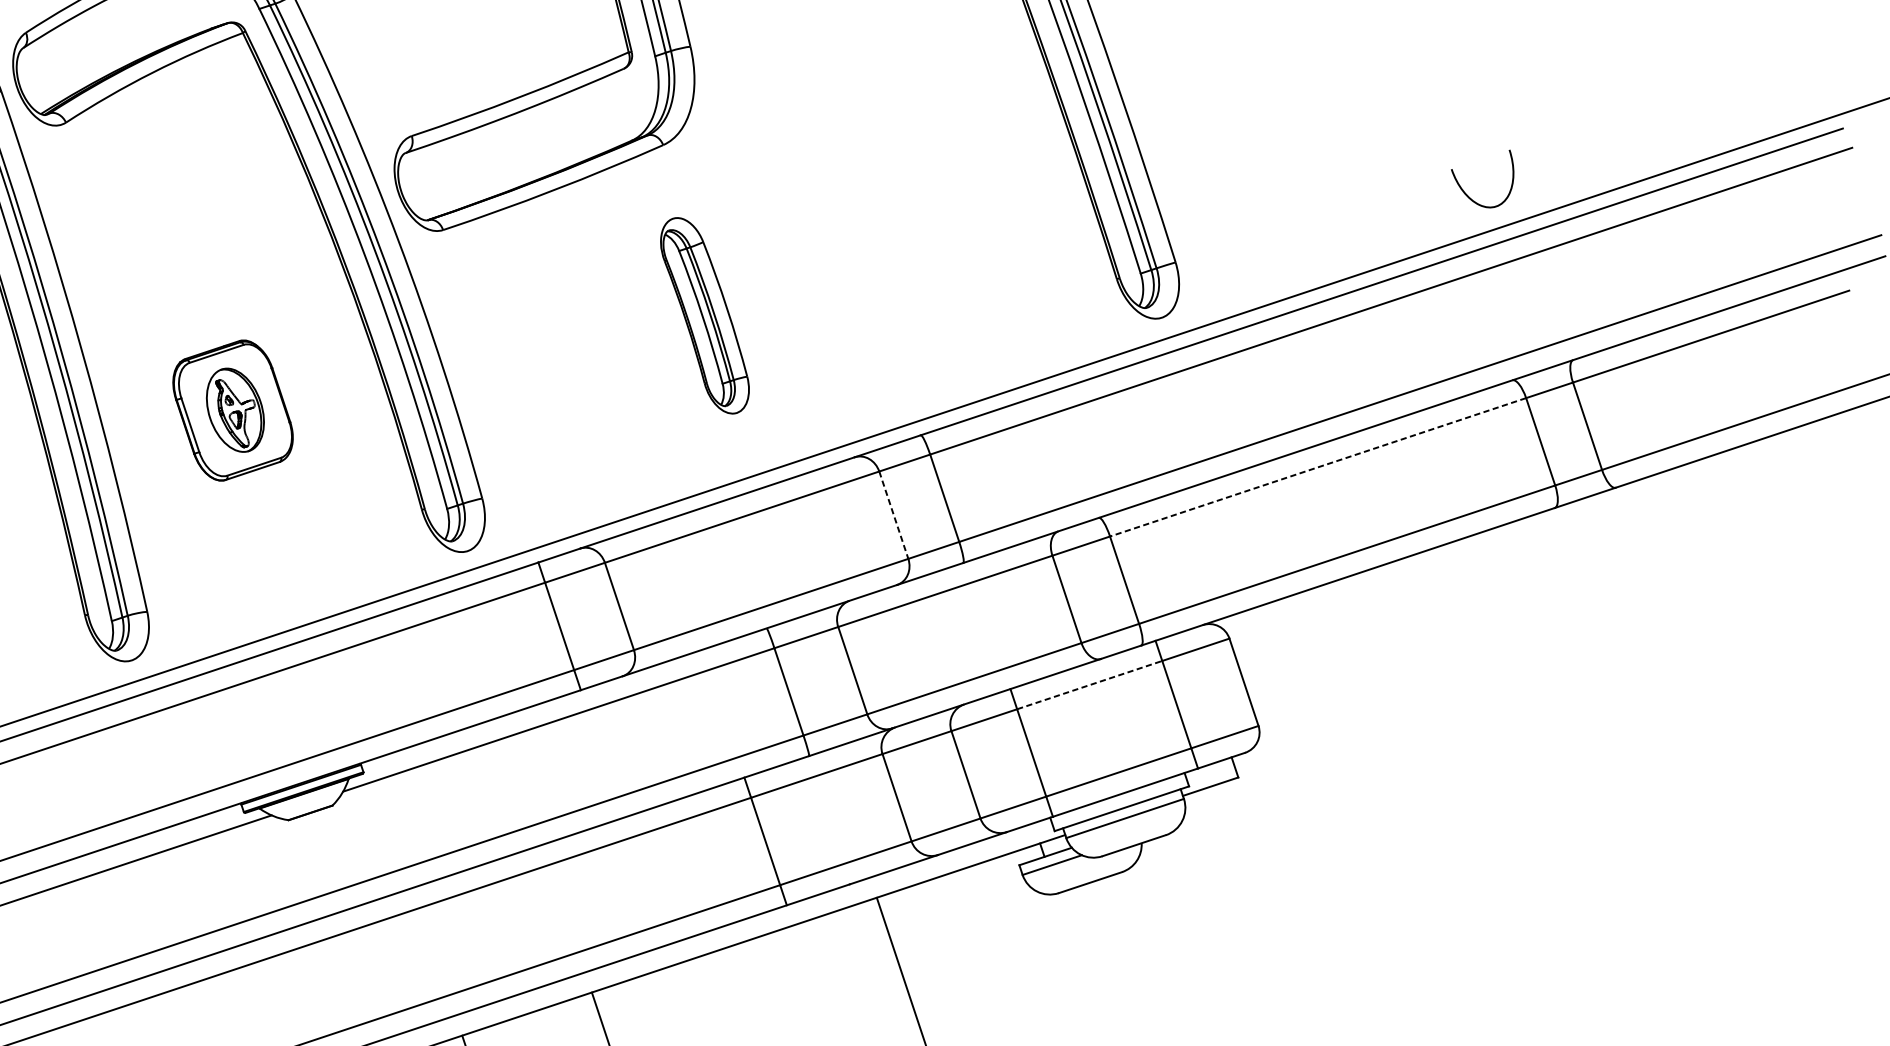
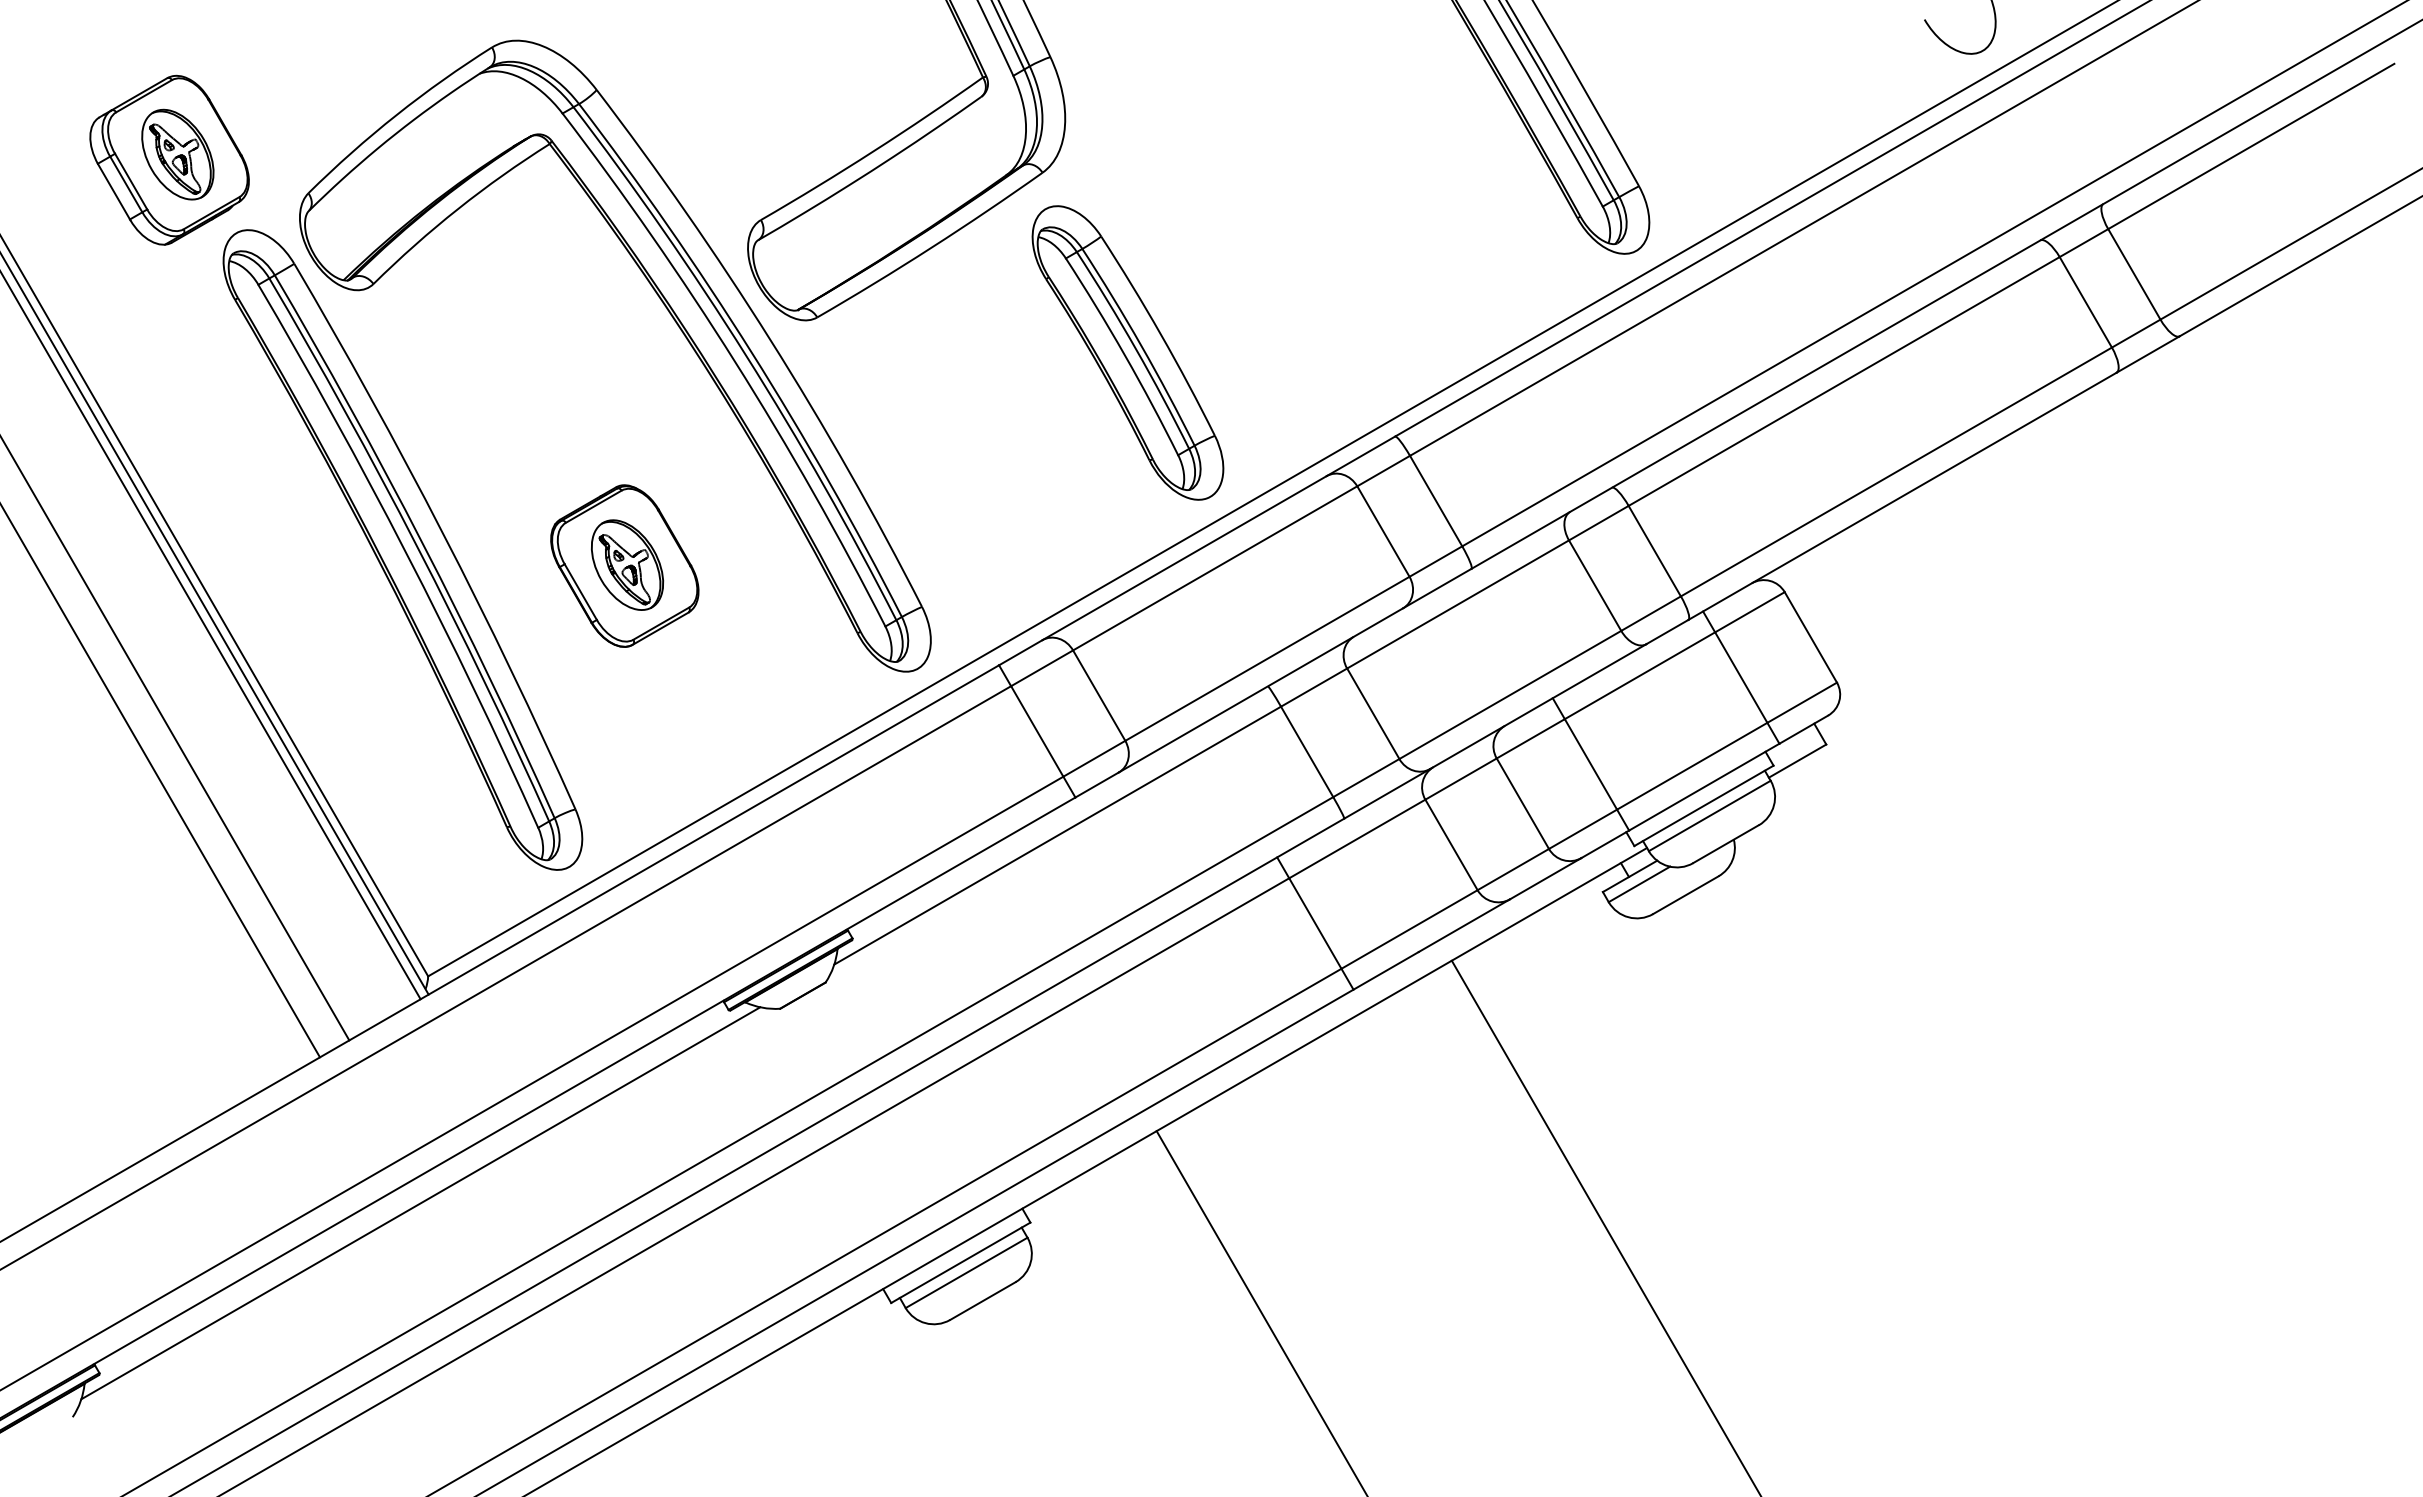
part: (704, 315) -> (1127, 352), size x1.43
line: (1318, 467) -> (1844, 381), dashed -> solid
line: (893, 515) -> (1383, 531), dashed -> solid
line: (1089, 684) -> (1639, 675), dashed -> solid

